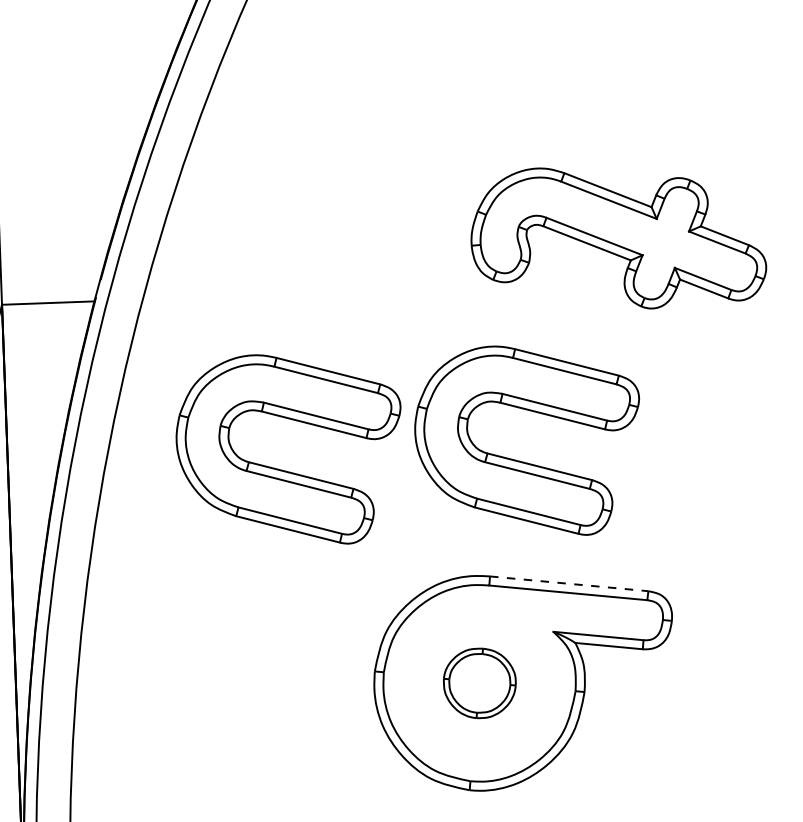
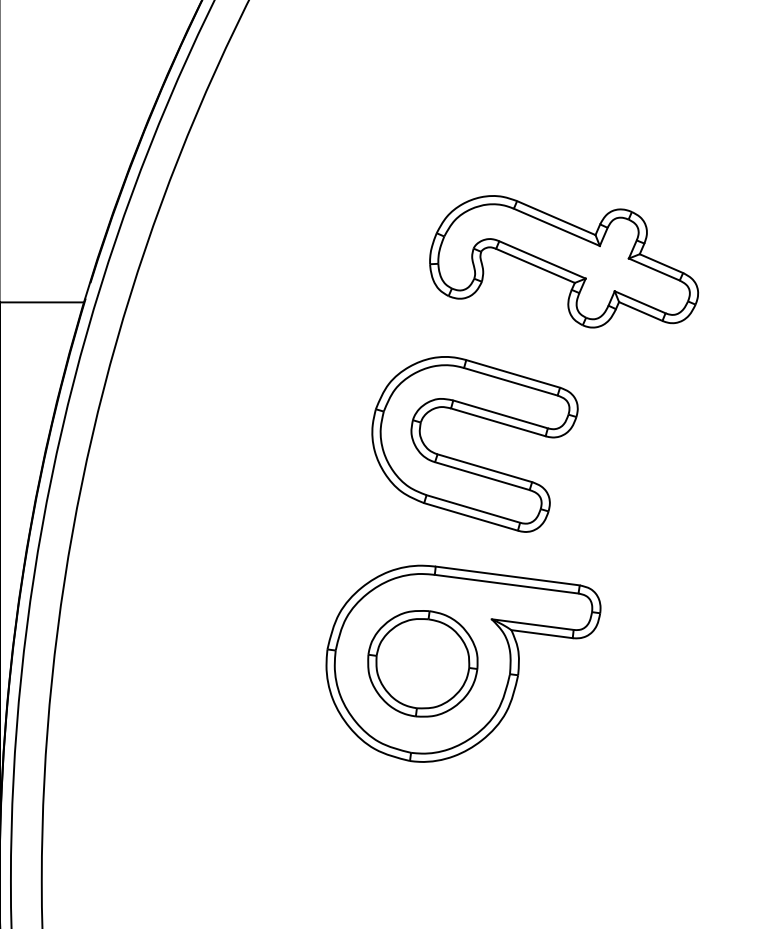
part: (284, 469) -> (251, 462), removed
line: (568, 583) -> (507, 575), dashed -> solid
part: (479, 683) -> (422, 663), size x1.67

